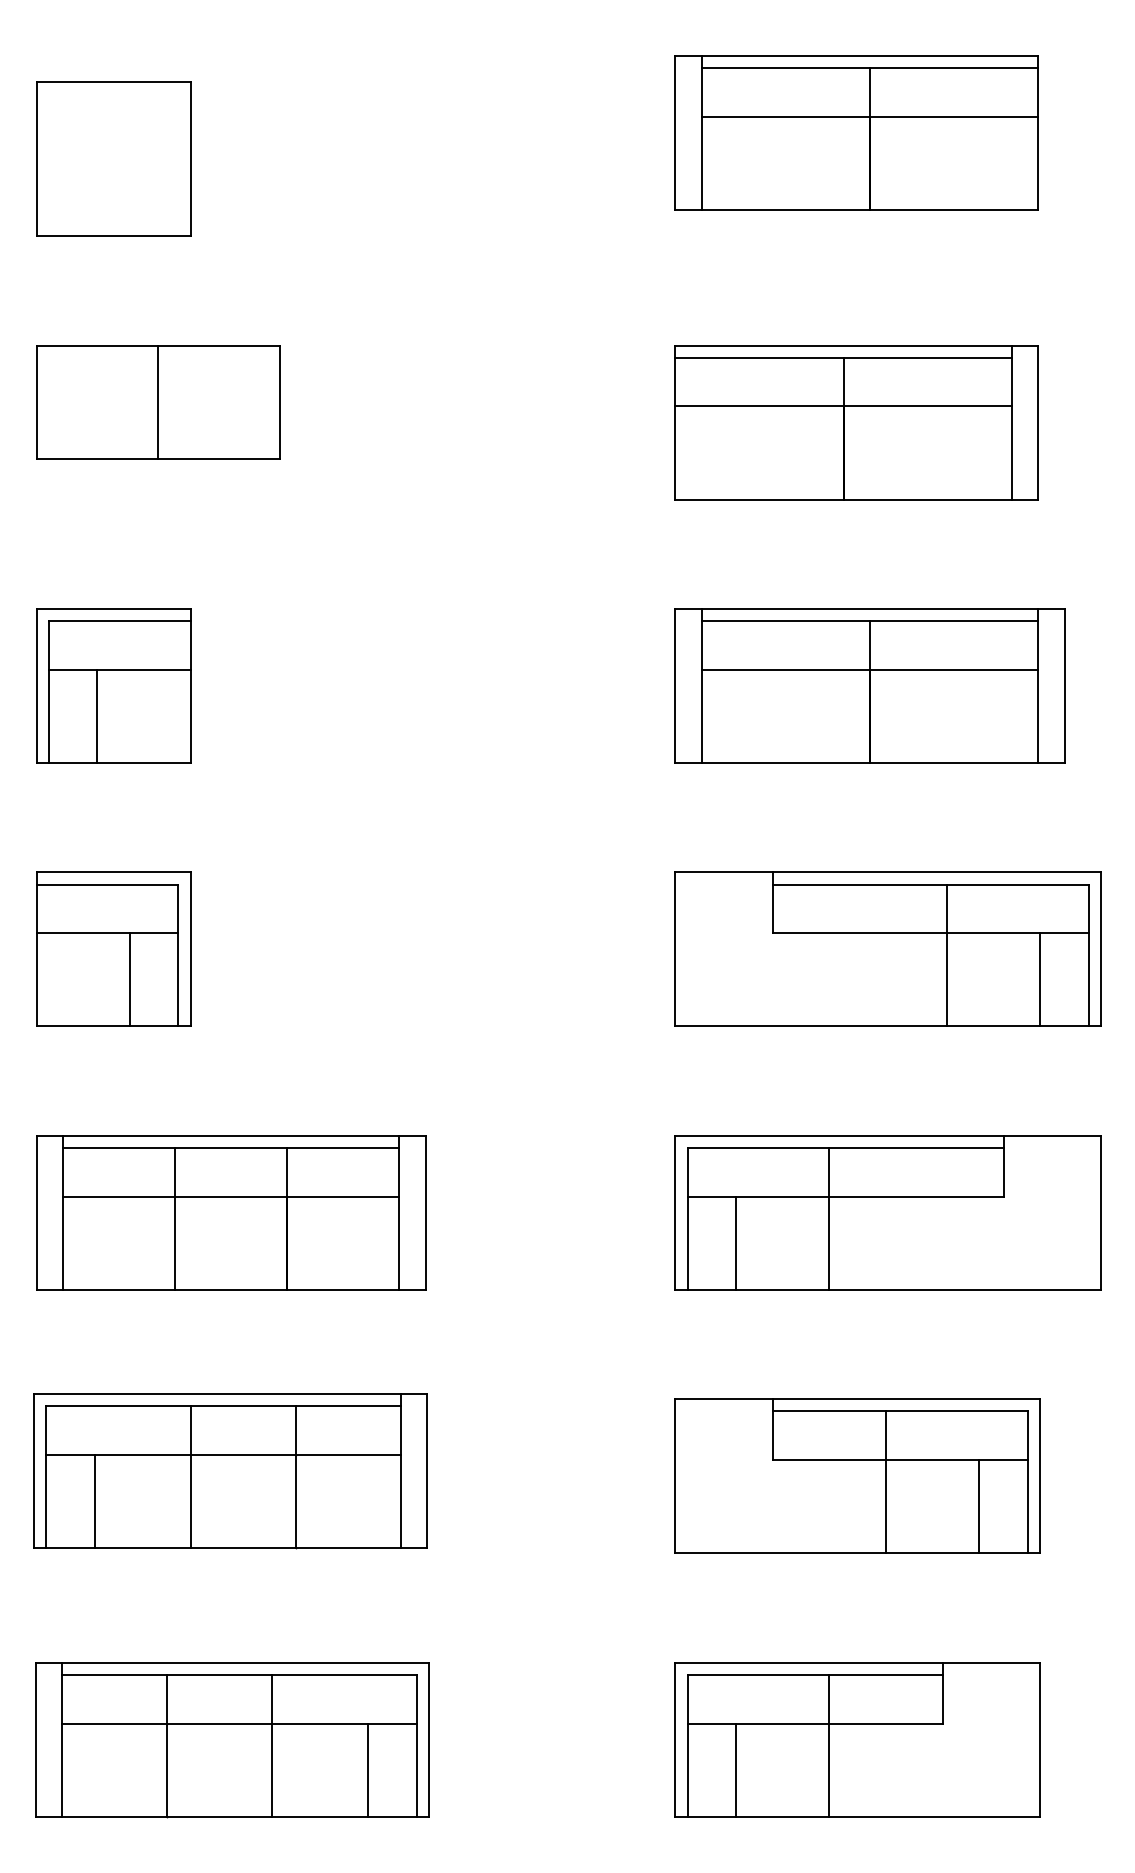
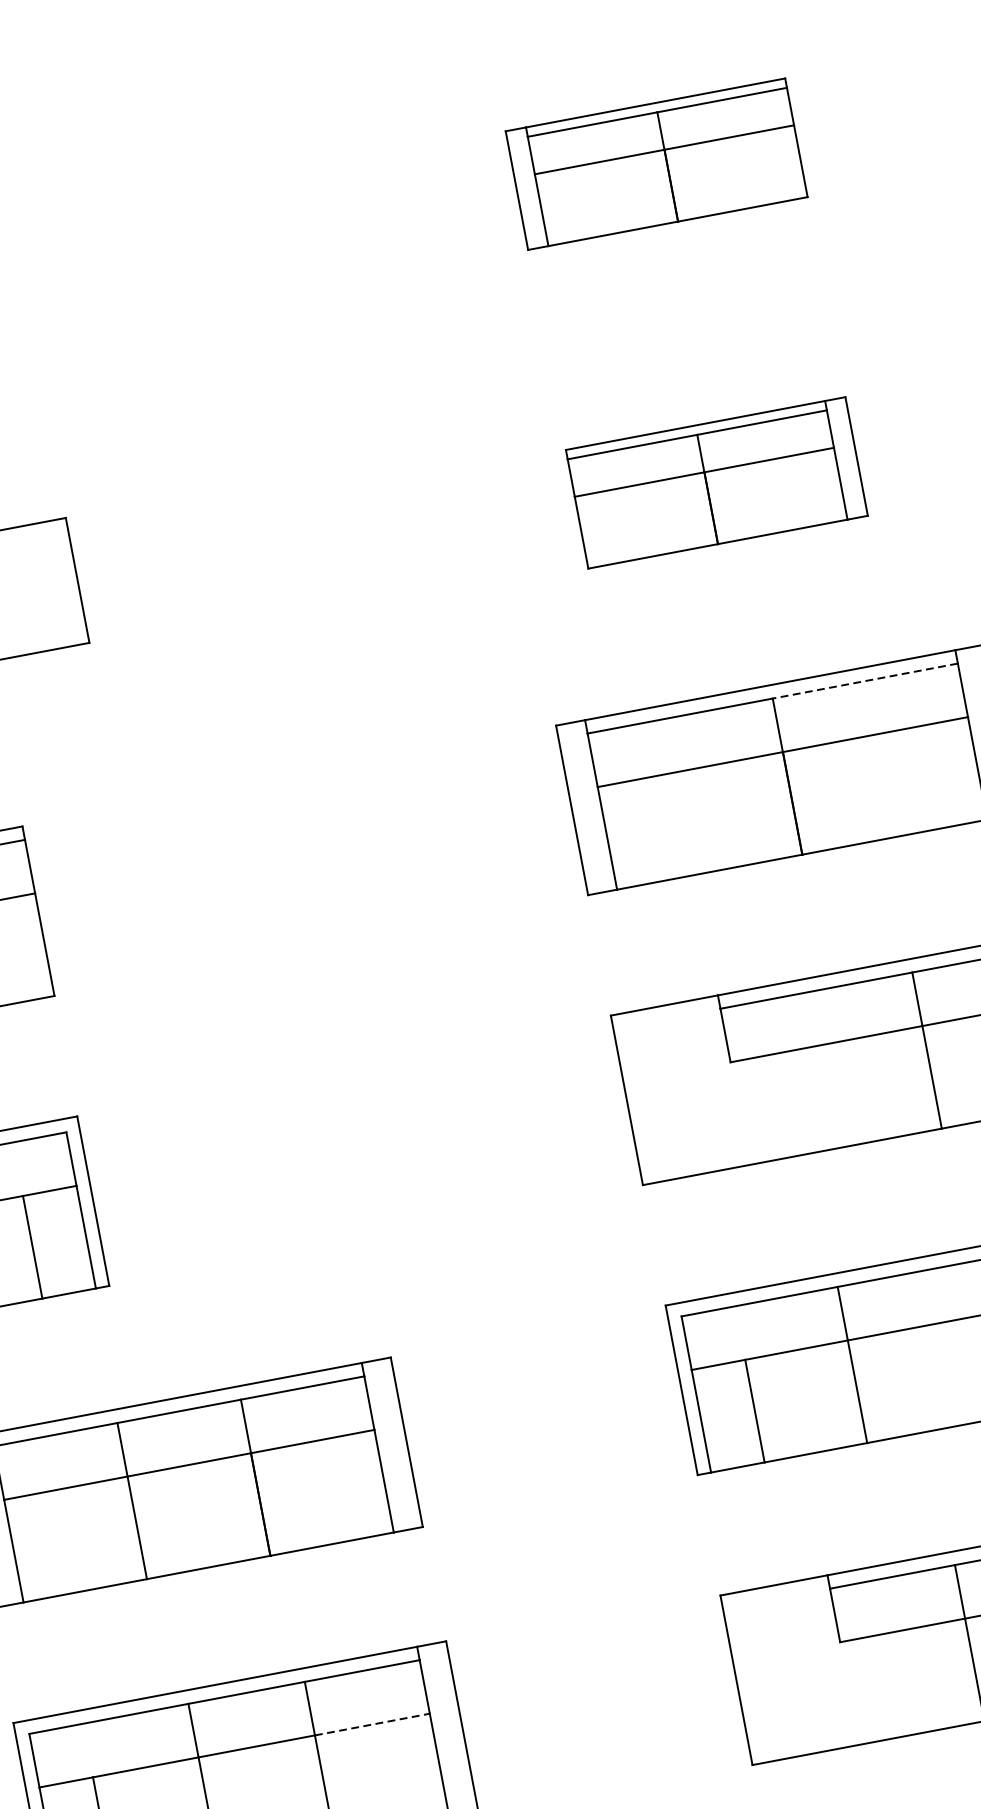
part: (856, 132) -> (656, 163), size x0.7
part: (856, 422) -> (716, 482), size x0.7
line: (953, 621) -> (864, 681), solid -> dashed
line: (349, 1454) -> (373, 1724), solid -> dashed

